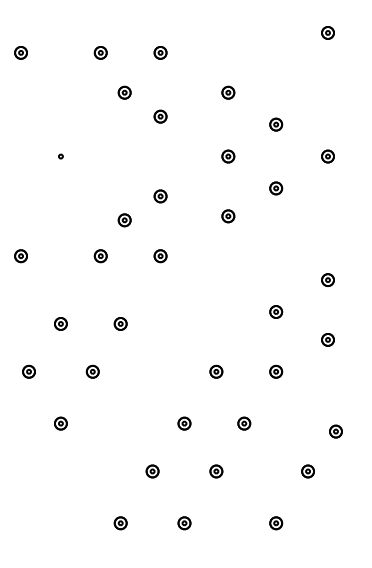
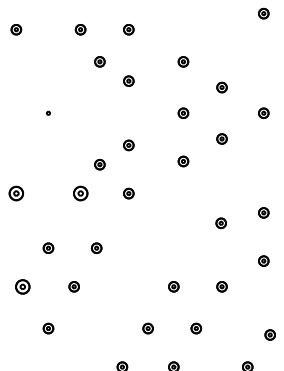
part: (20, 256) -> (15, 193), size x1.4
part: (100, 256) -> (80, 193), size x1.4
part: (276, 311) -> (221, 222), moved
part: (28, 371) -> (22, 286), size x1.4

